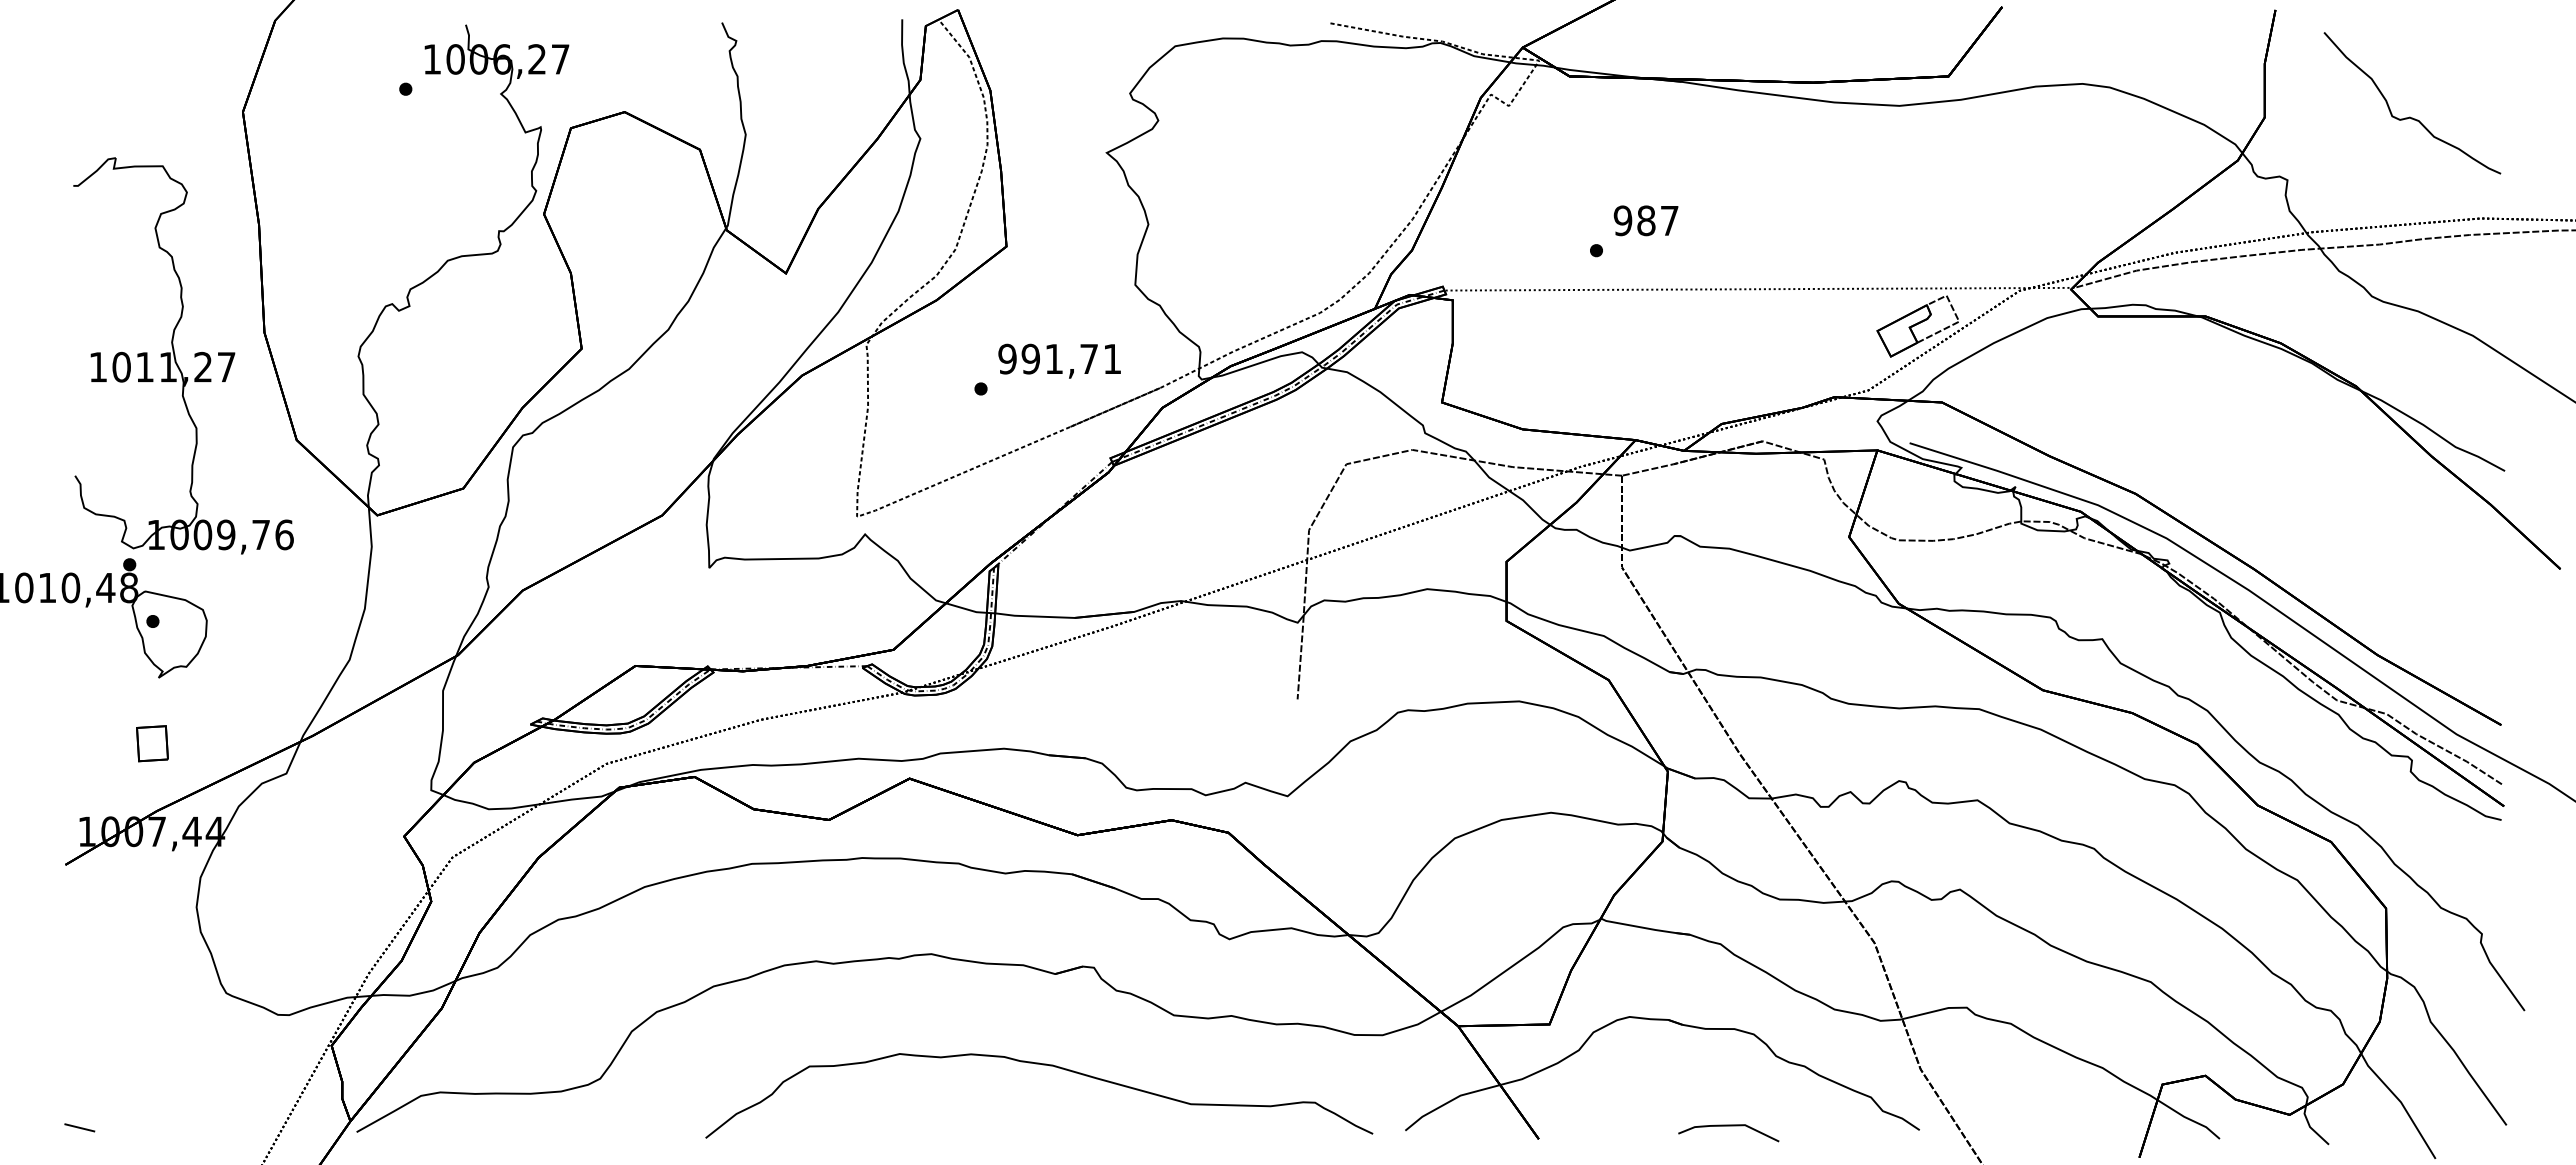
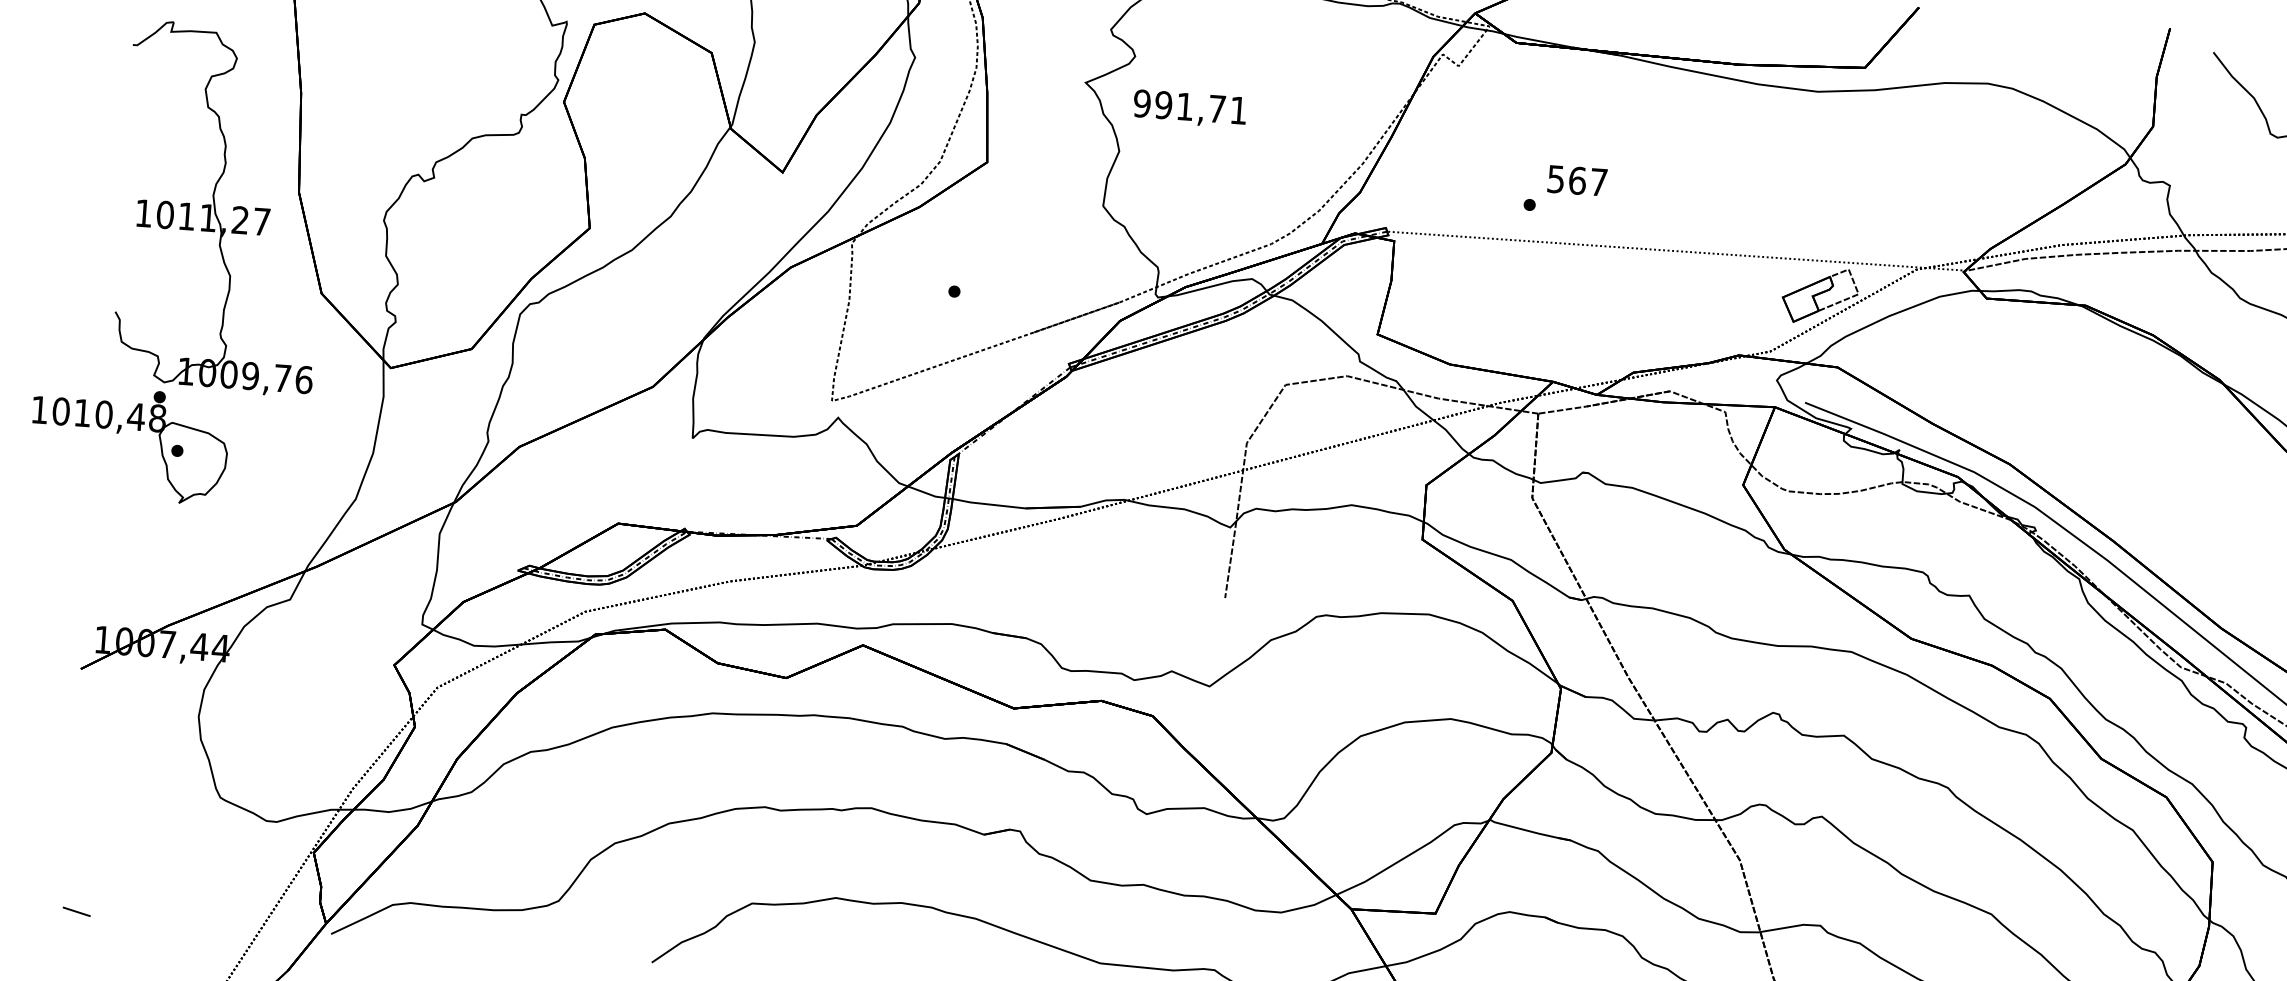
text: (1634, 220) -> (1566, 179), 987 -> 567
text: (1059, 360) -> (1189, 108), moved
part: (152, 743) -> (168, 563), removed

